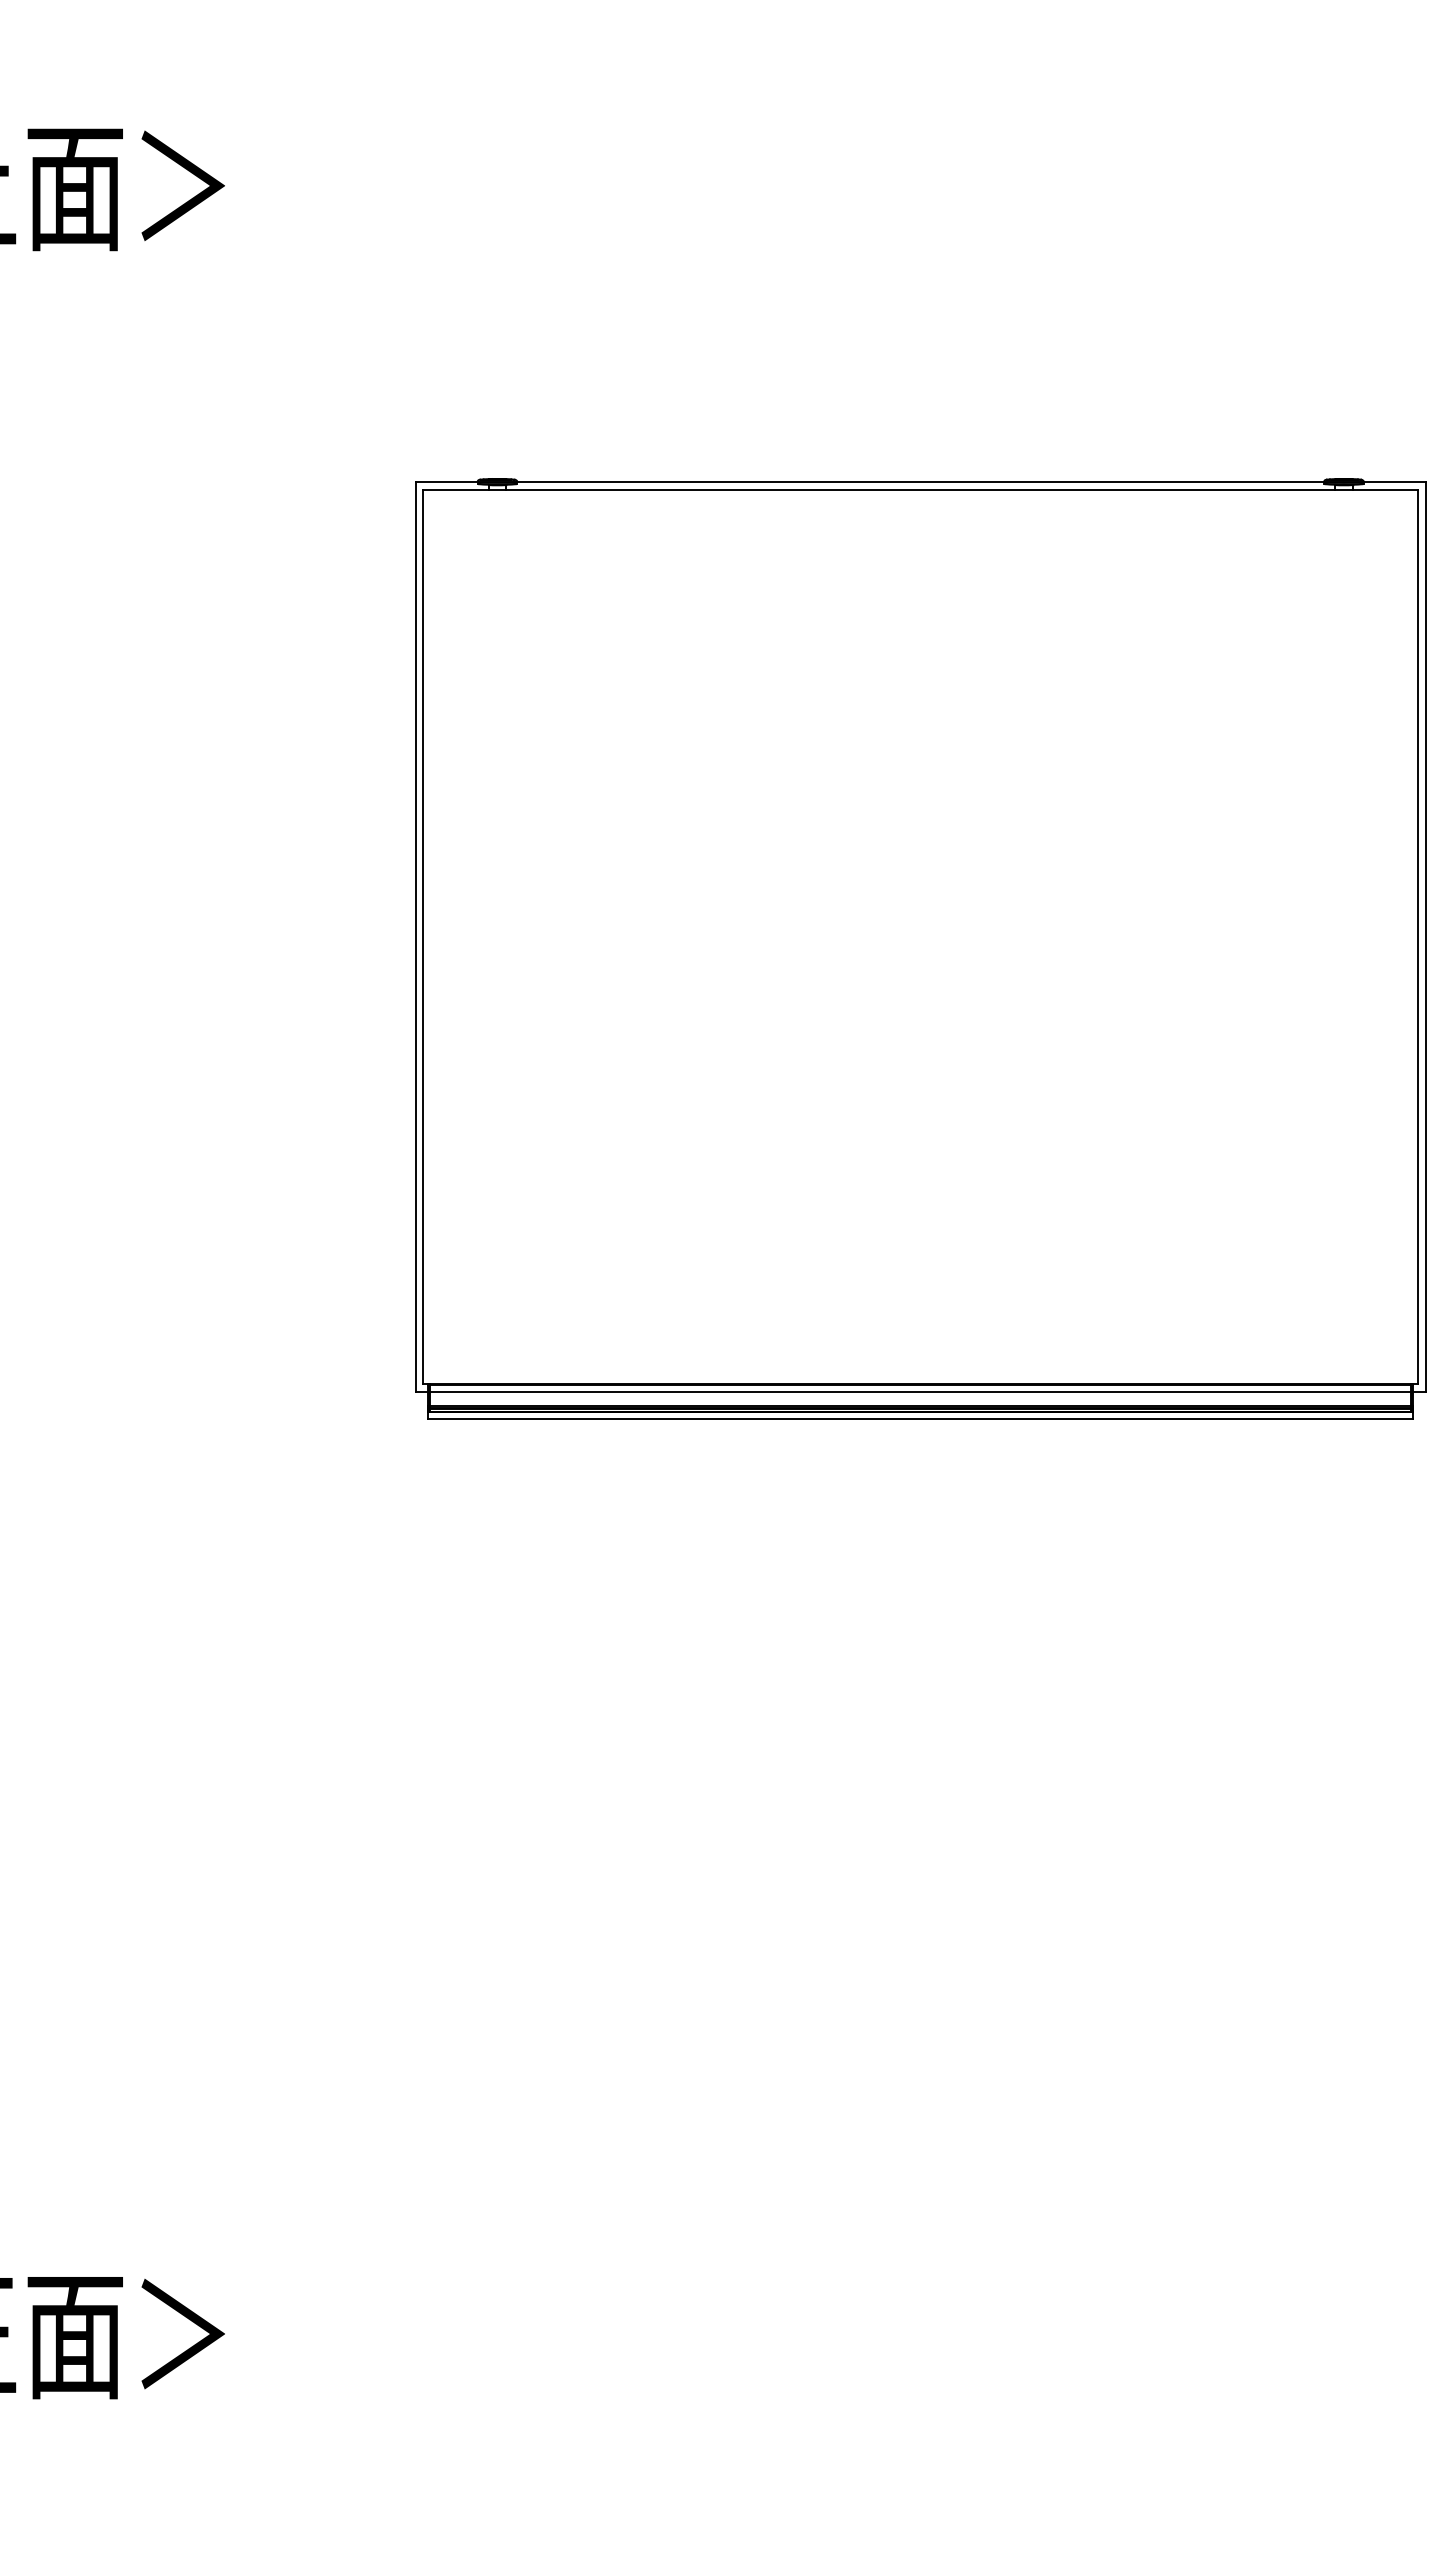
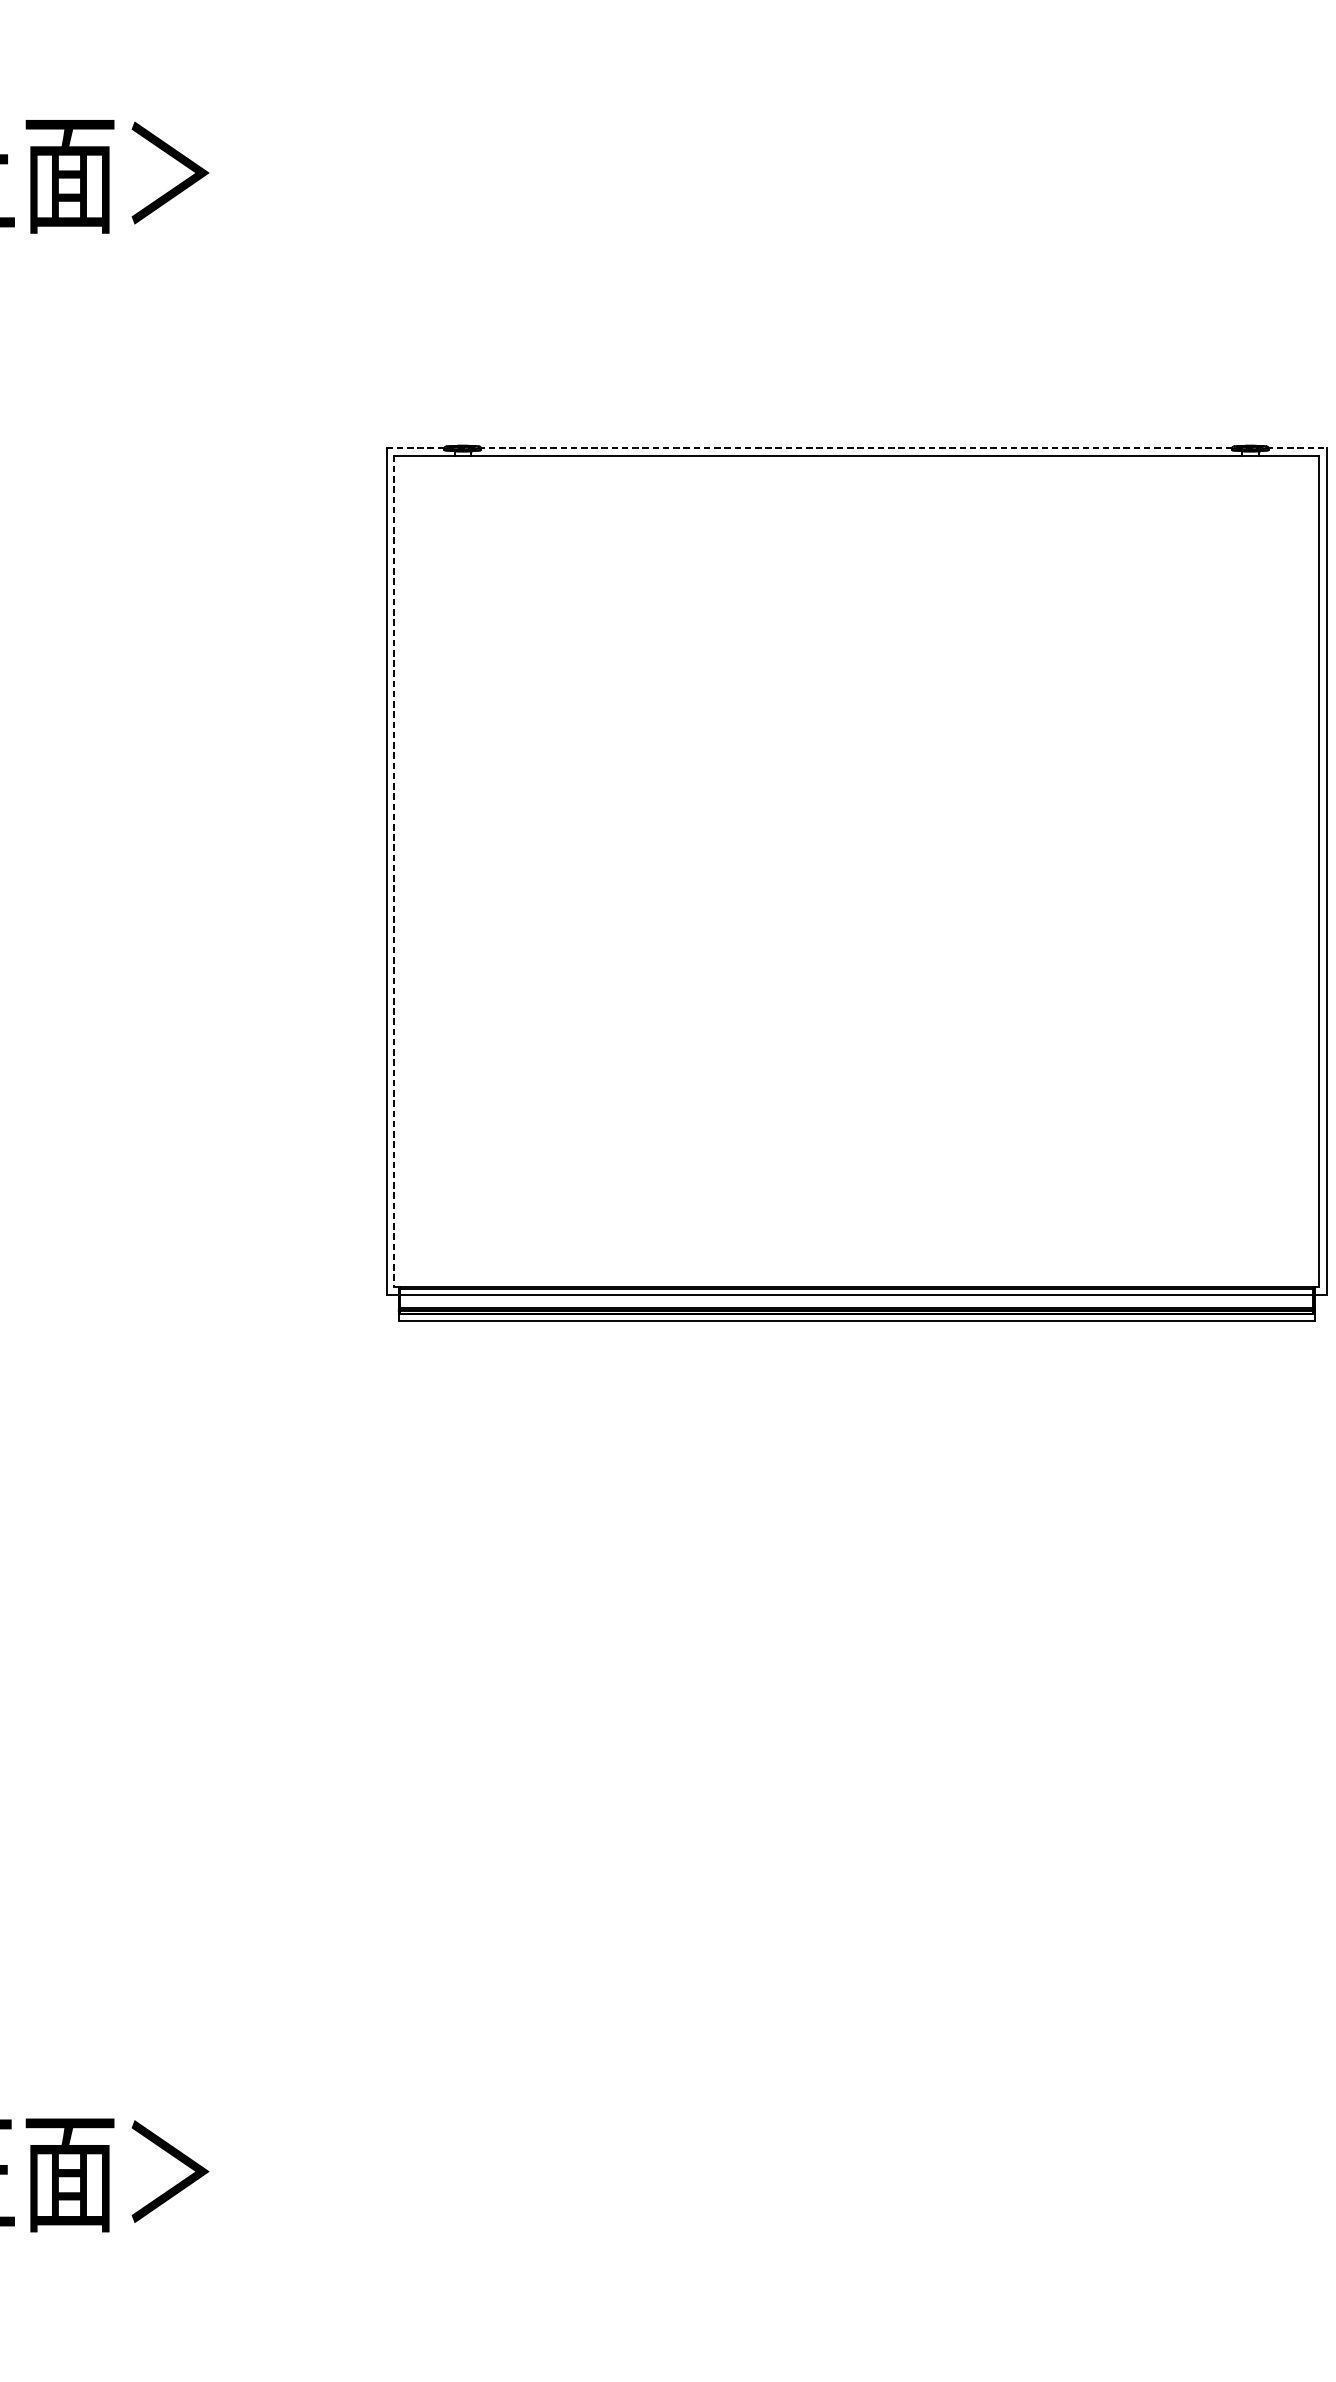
line: (921, 481) -> (857, 448), solid -> dashed
line: (423, 937) -> (393, 872), solid -> dashed

